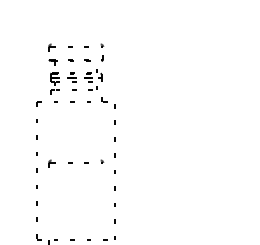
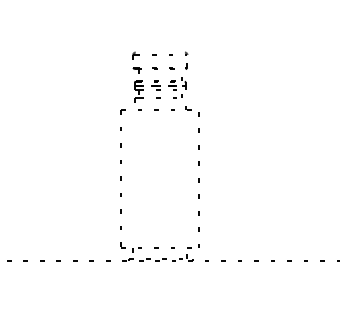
part: (76, 163) -> (160, 171), removed

